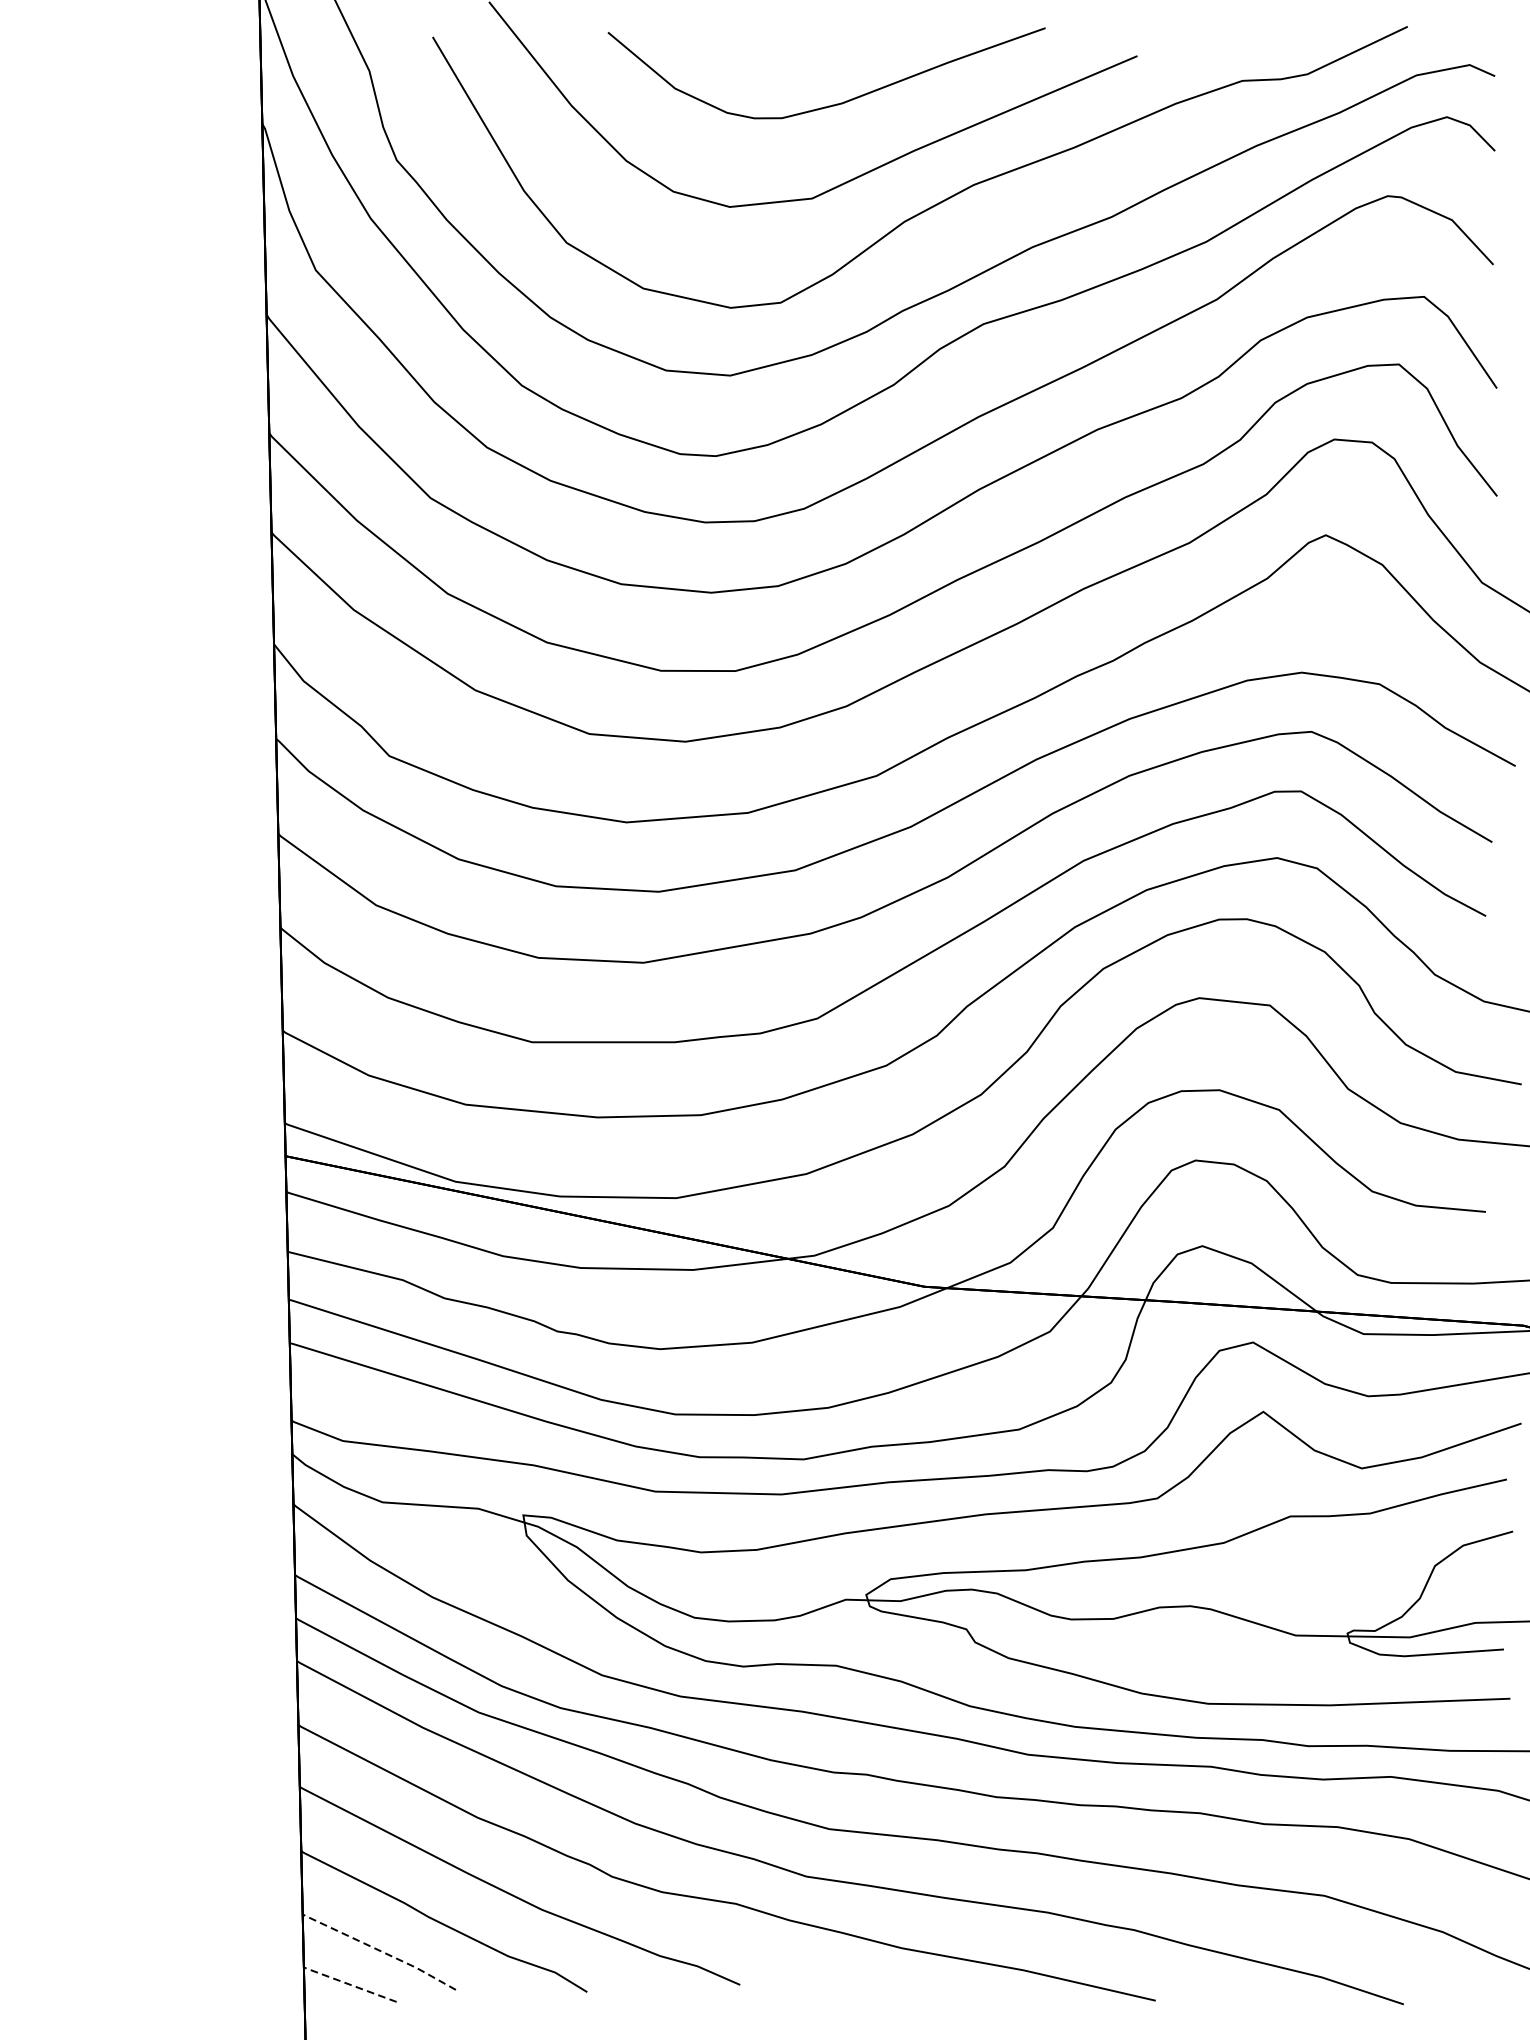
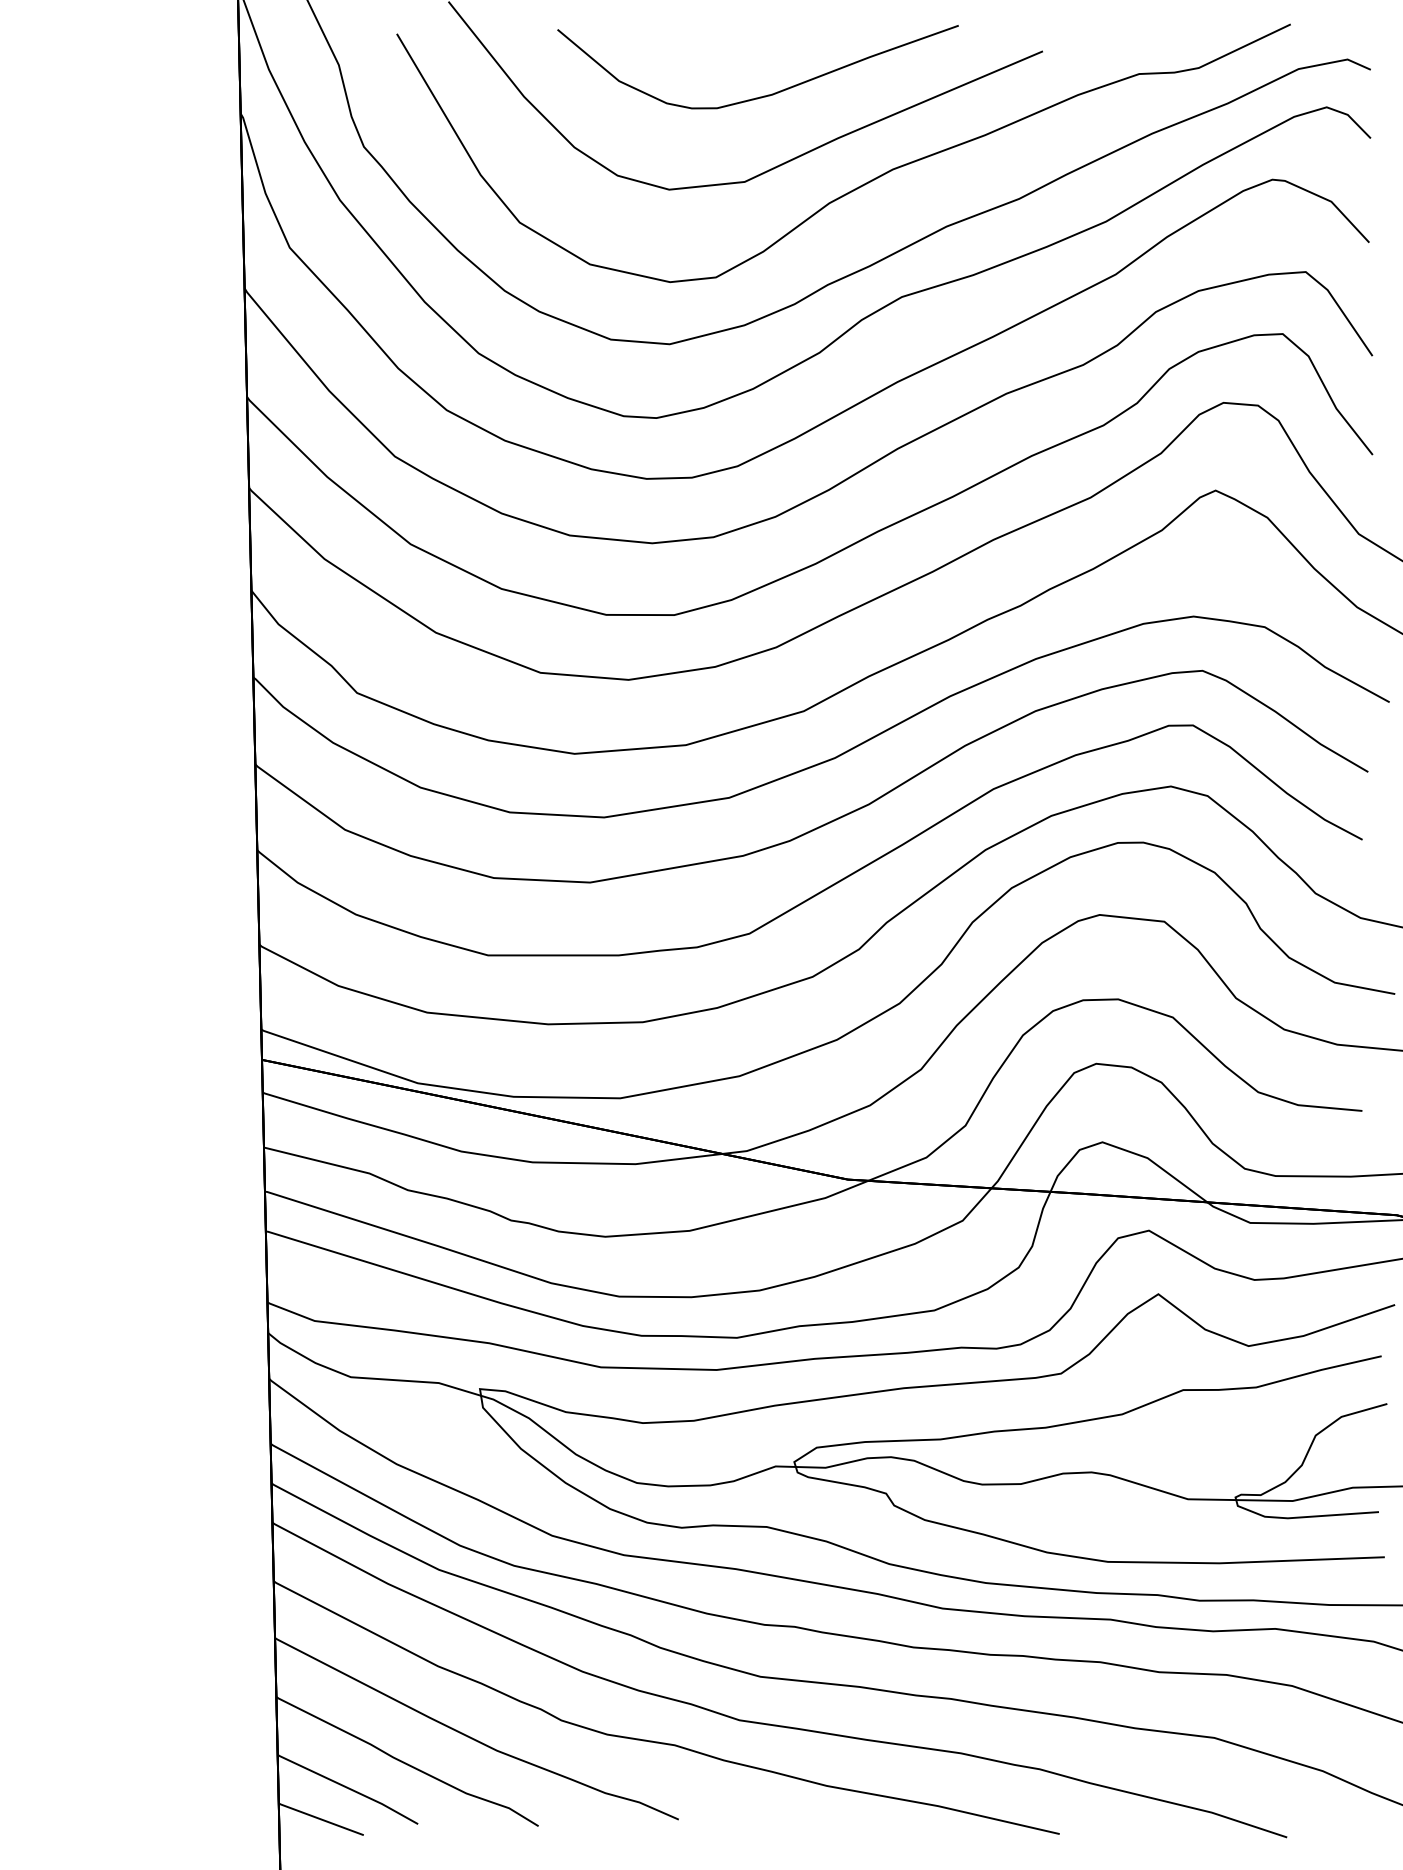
line: (379, 1950) -> (348, 1788), dashed -> solid
line: (349, 1984) -> (320, 1819), dashed -> solid

